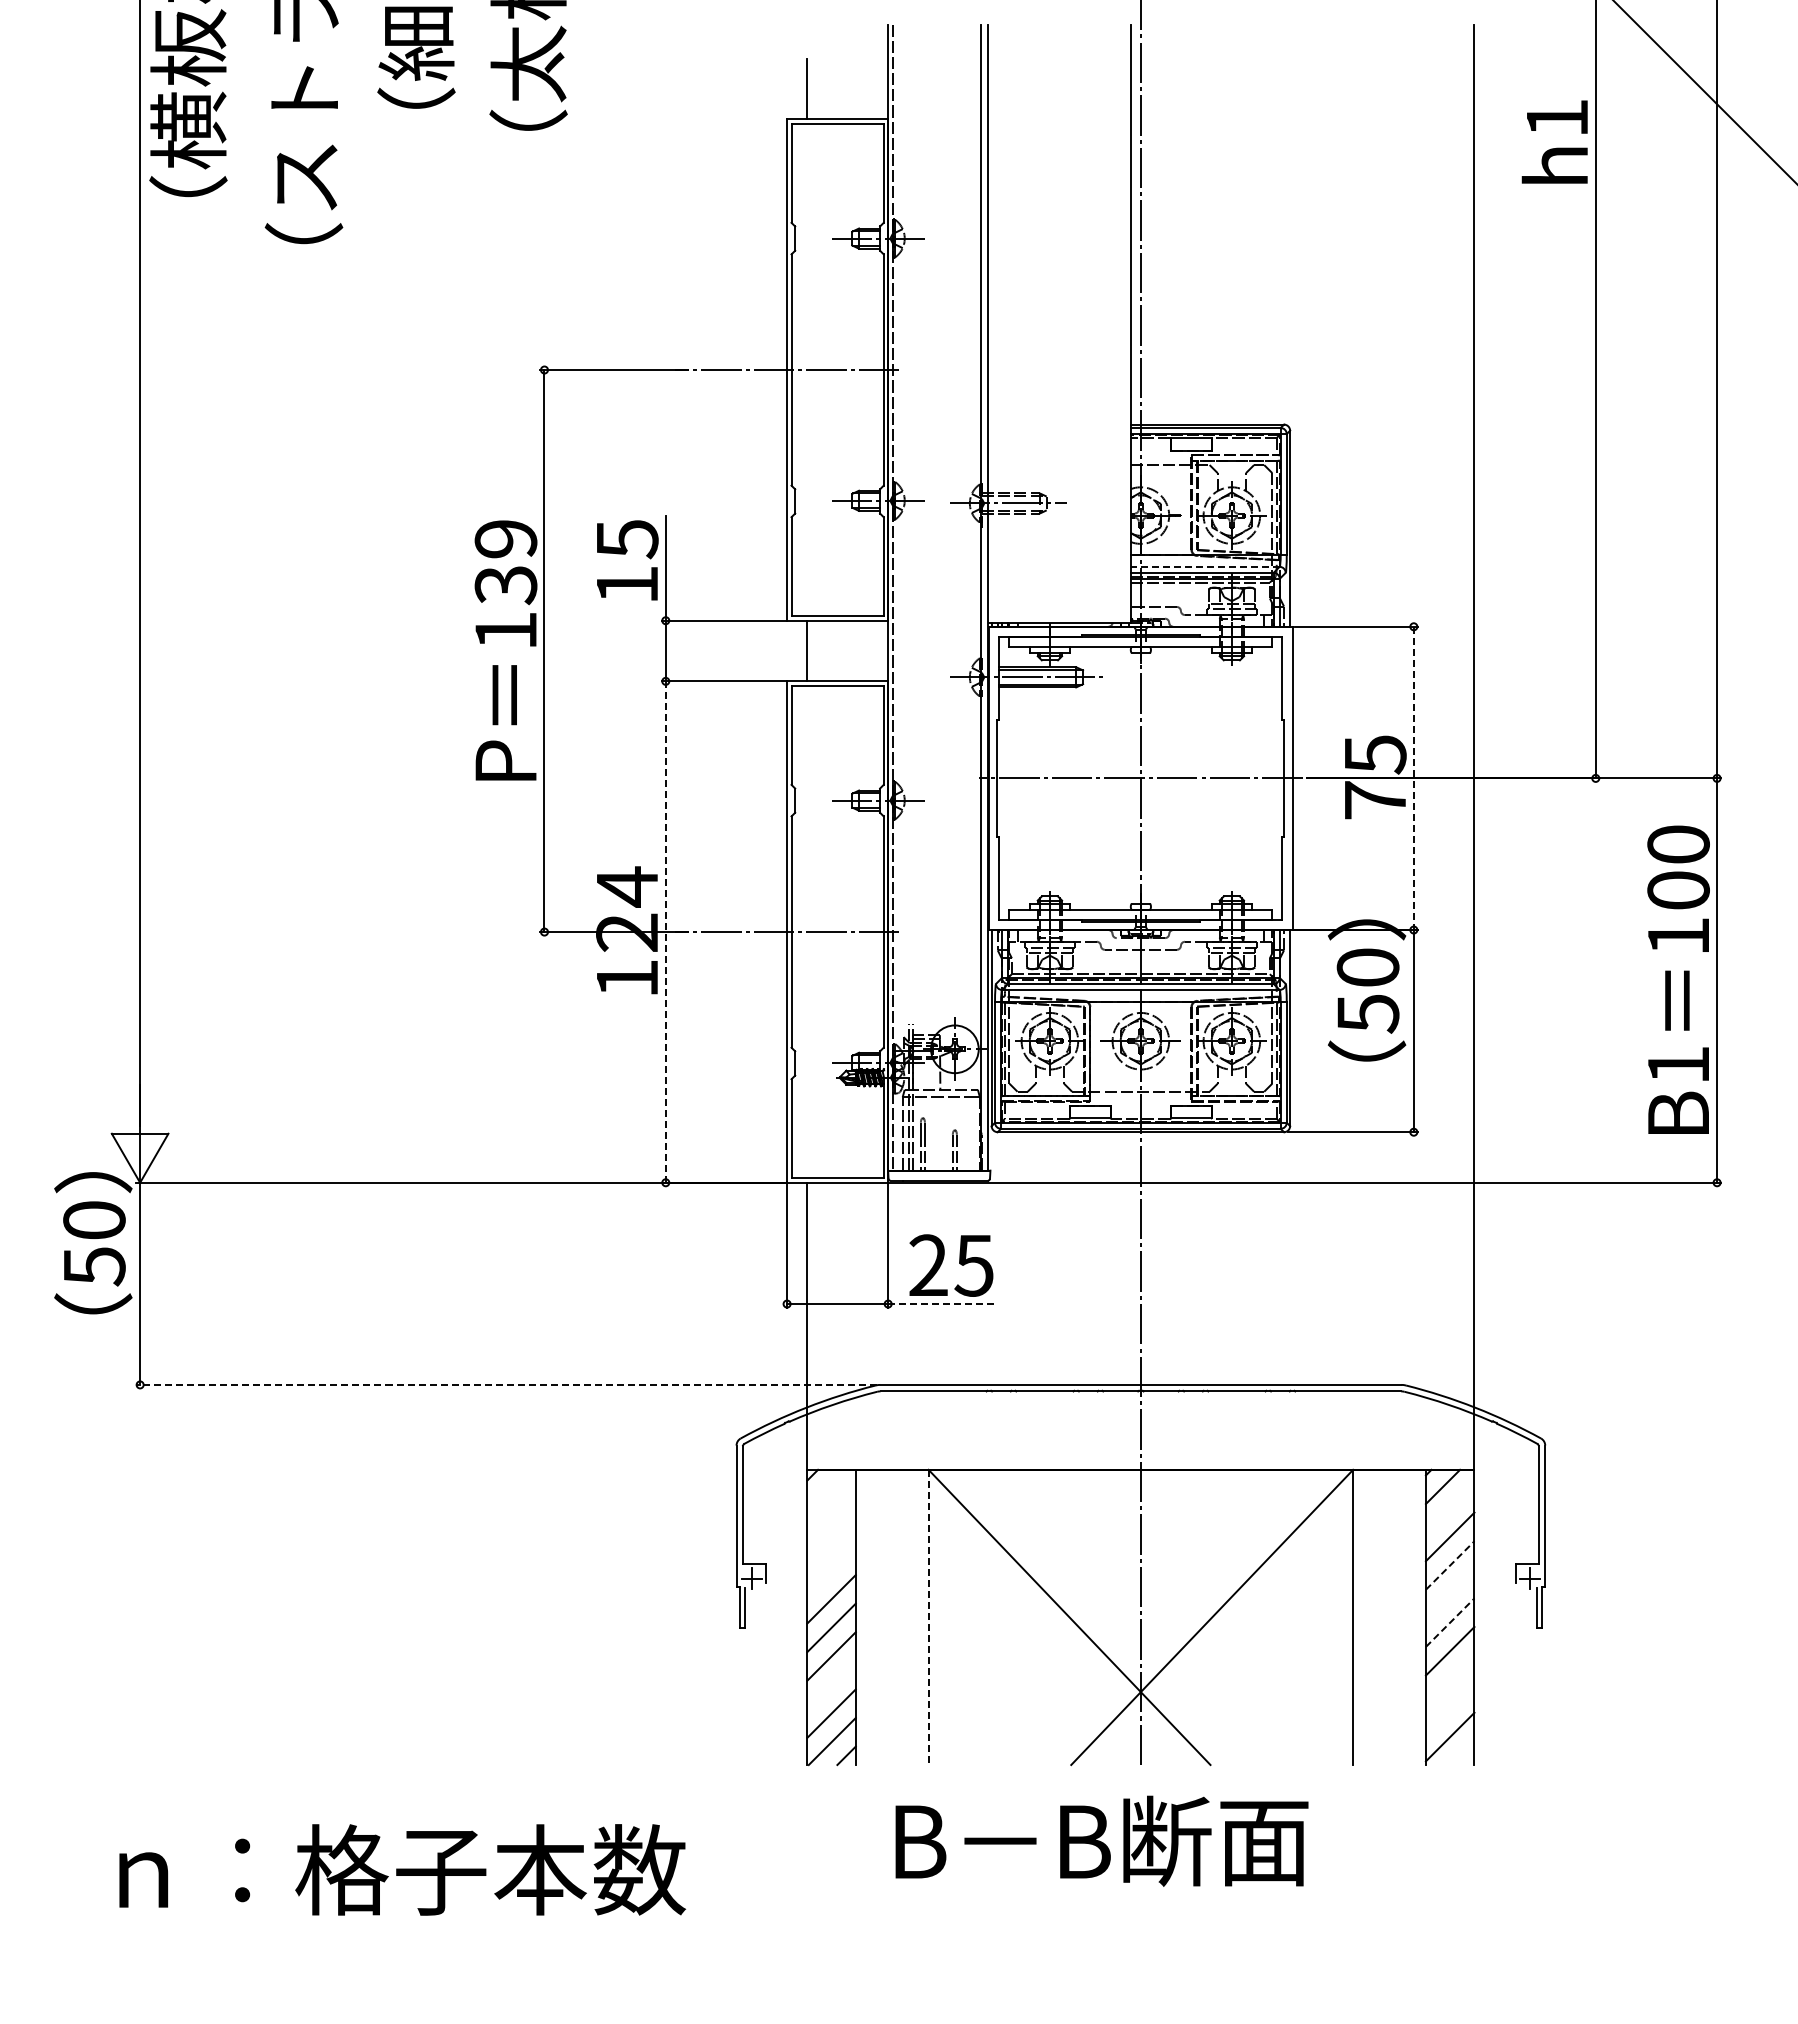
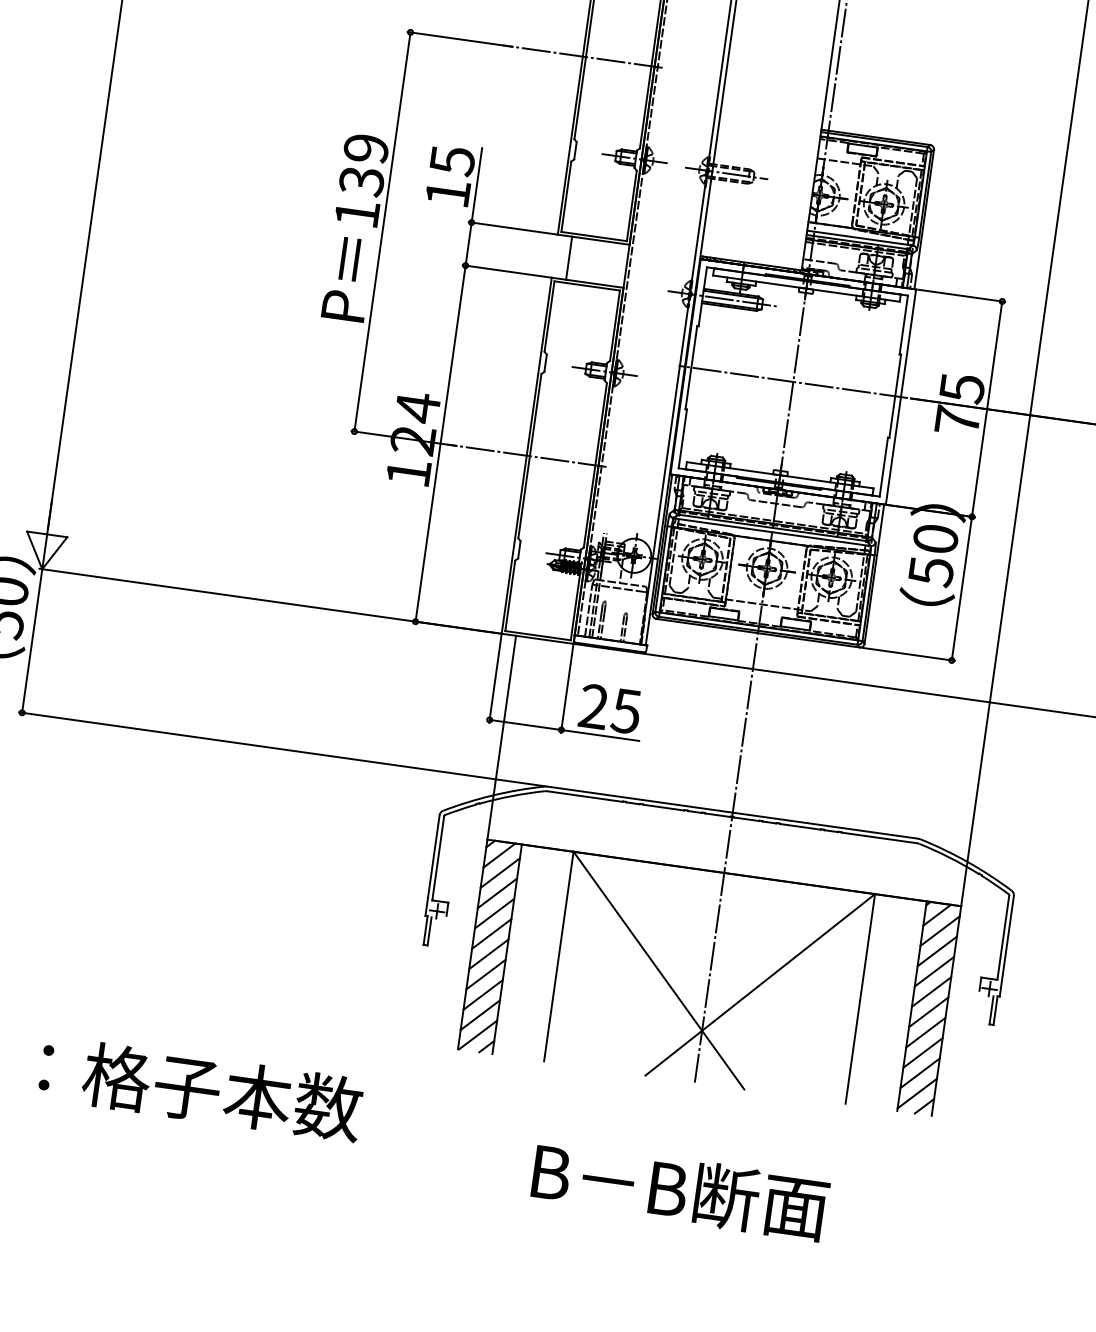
line: (1204, 566) -> (859, 237), dashed -> solid
line: (1413, 778) -> (986, 409), dashed -> solid
line: (665, 932) -> (440, 443), dashed -> solid
line: (942, 1304) -> (599, 735), dashed -> solid
line: (505, 1384) -> (281, 748), dashed -> solid
line: (826, 1489) -> (499, 855), added
line: (1449, 1508) -> (939, 931), added
line: (831, 1513) -> (500, 873), added
line: (831, 1541) -> (497, 892), added
line: (1450, 1565) -> (934, 971), dashed -> solid
line: (831, 1570) -> (494, 913), added
line: (1449, 1593) -> (931, 991), added
line: (928, 1617) -> (558, 956), dashed -> solid
line: (1450, 1622) -> (928, 1012), dashed -> solid
line: (1449, 1679) -> (922, 1052), added
line: (831, 1684) -> (483, 994), added
line: (1449, 1708) -> (919, 1073), added
line: (1462, 1753) -> (924, 1106), added
text: (1101, 1840) -> (680, 1190), moved

